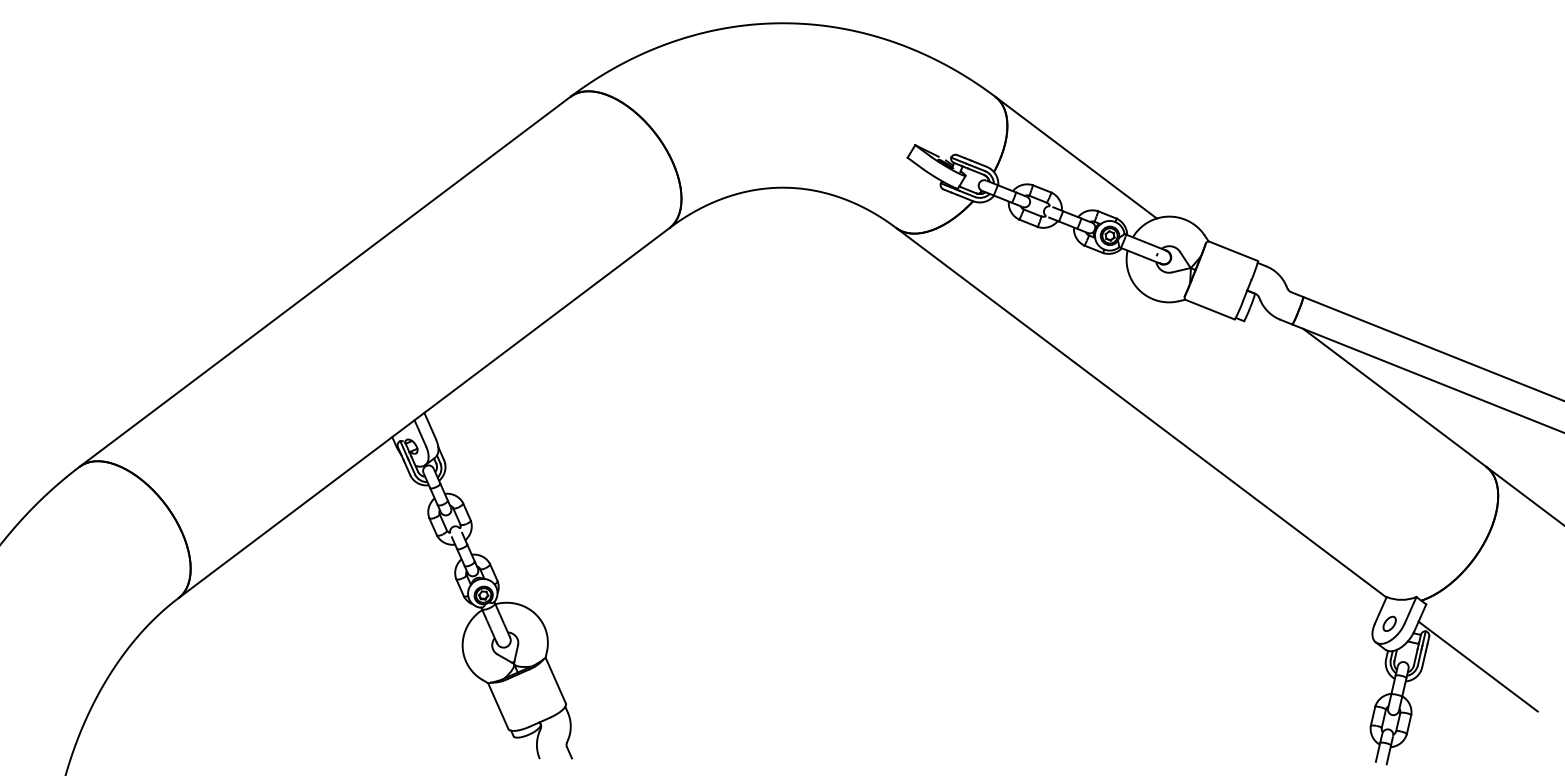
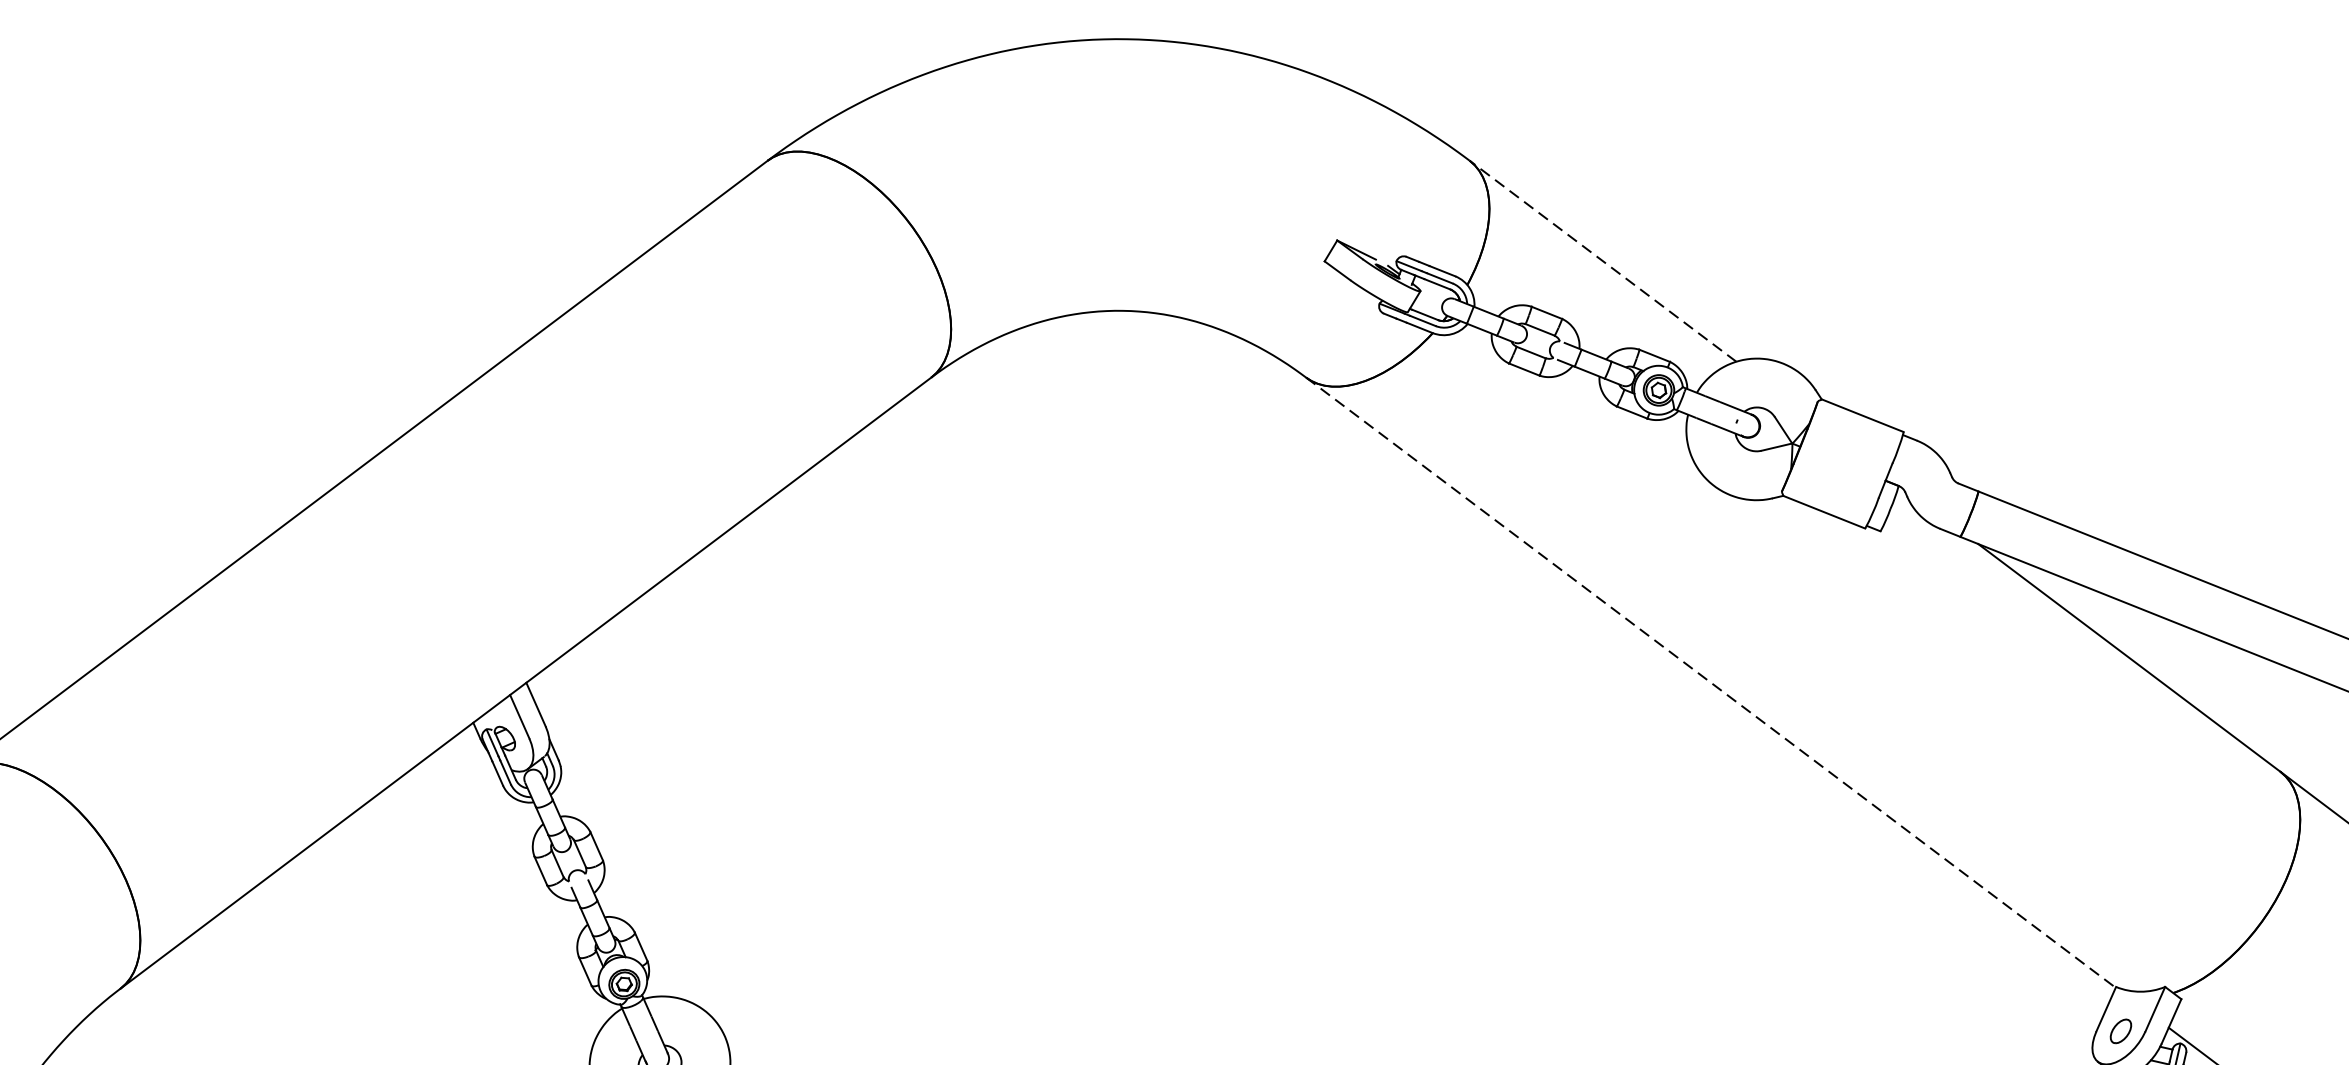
line: (1075, 157) -> (1601, 260), solid -> dashed
line: (1141, 412) -> (1710, 682), solid -> dashed

